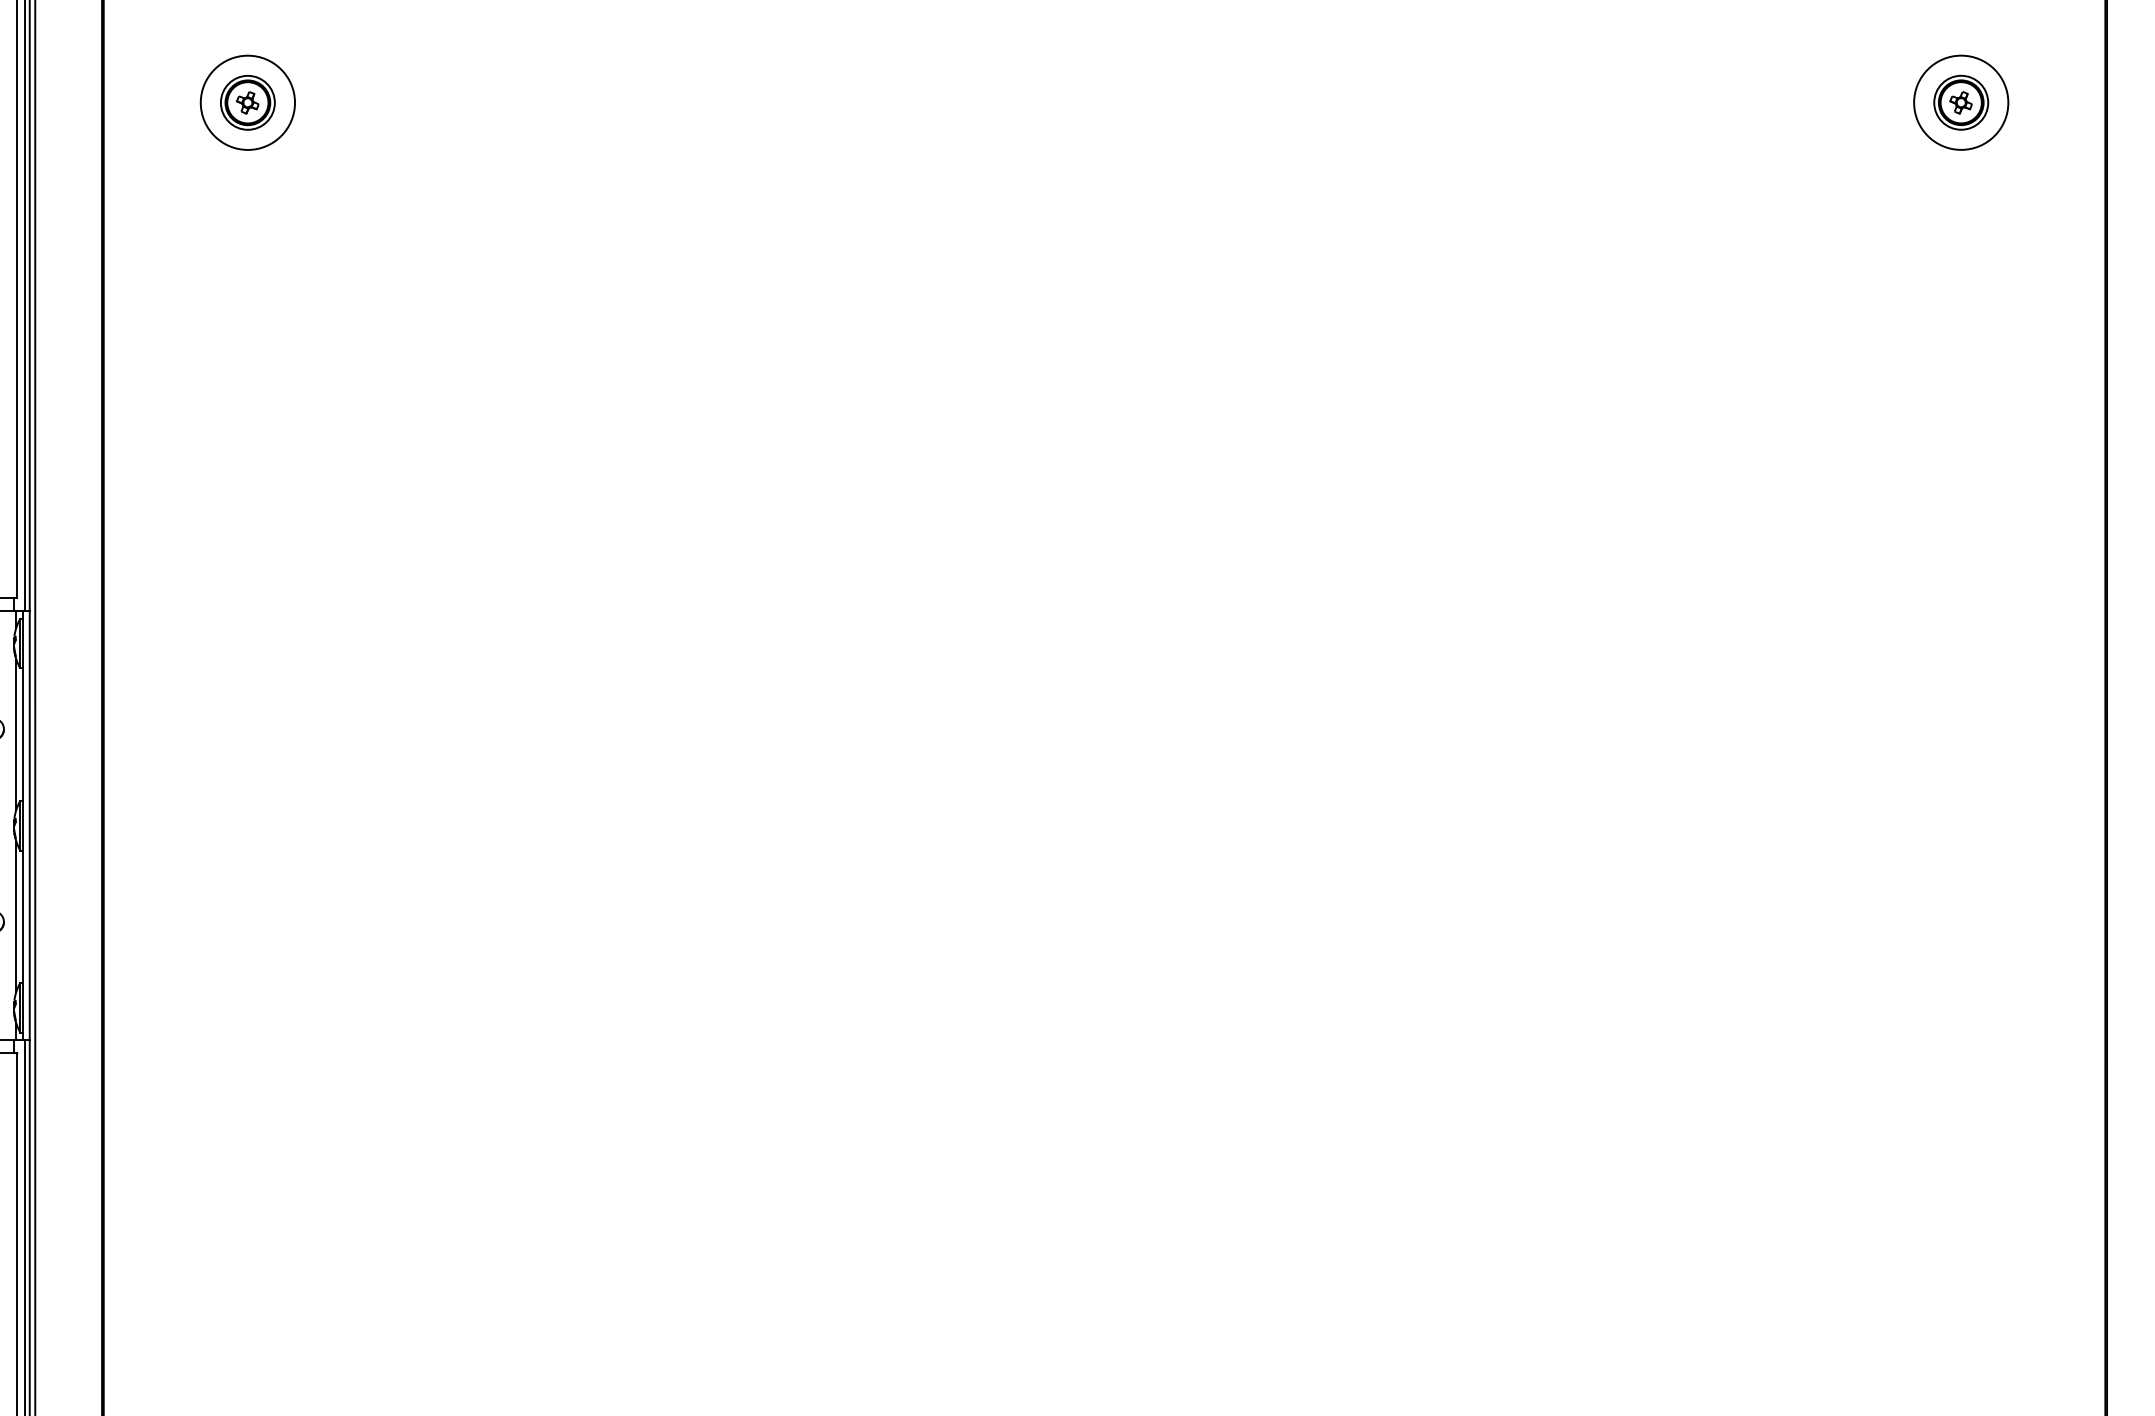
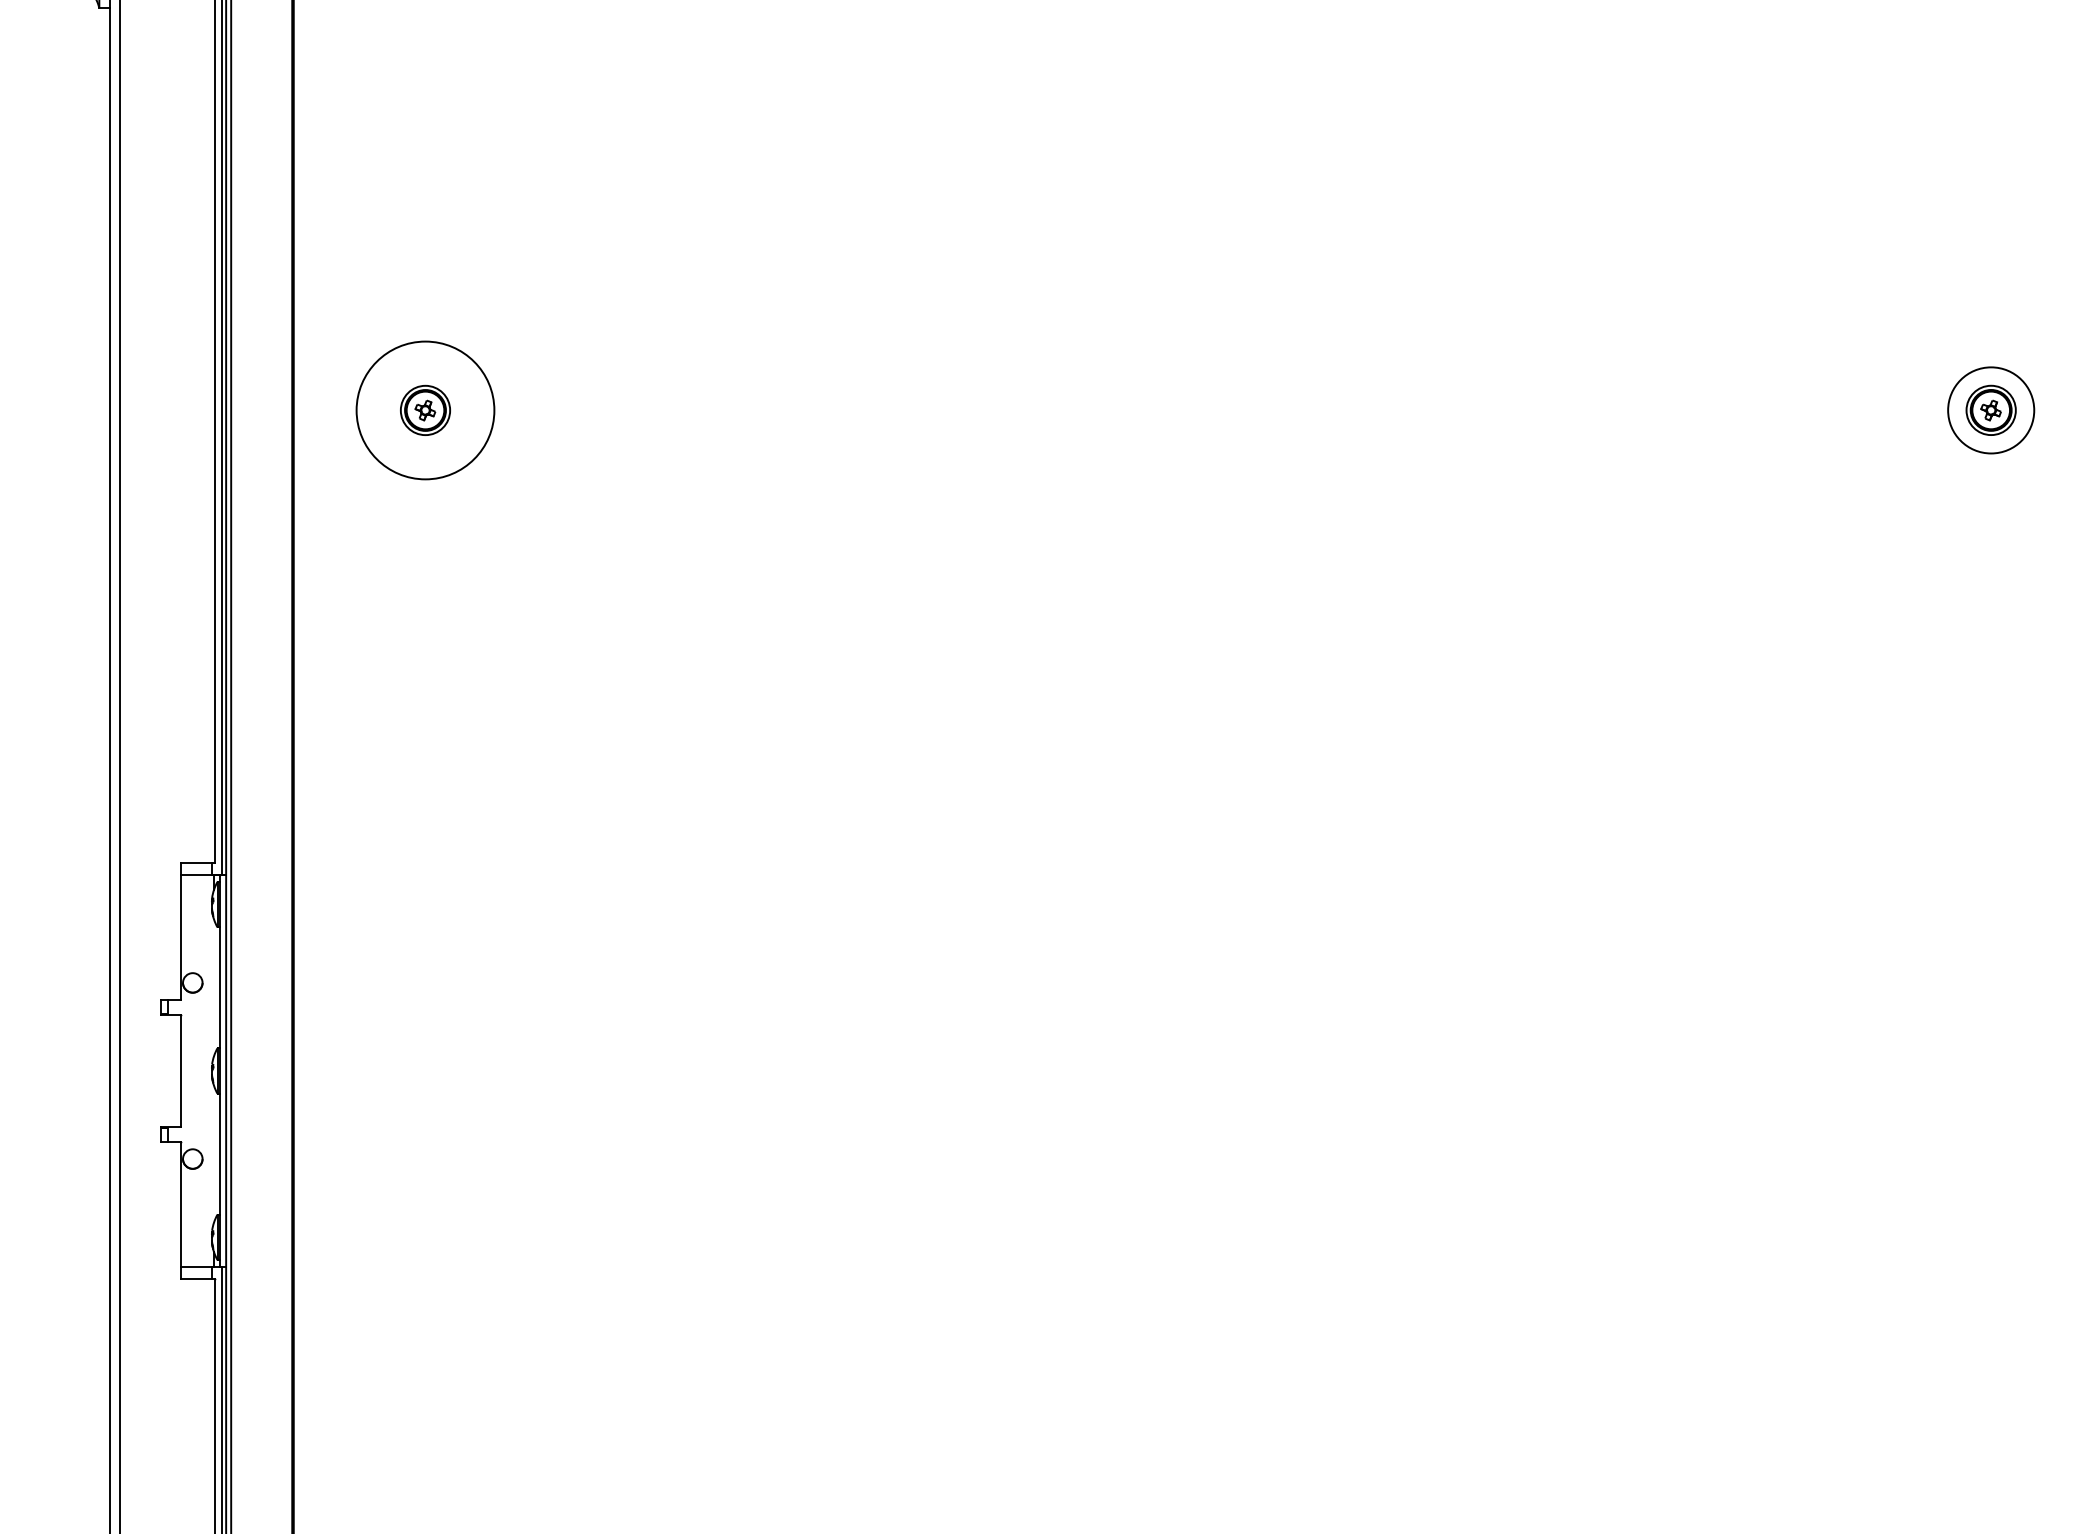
circle: (247, 102) -> (425, 410), size x1.6
line: (15, 734) -> (213, 987), removed
line: (15, 917) -> (213, 1154), removed

